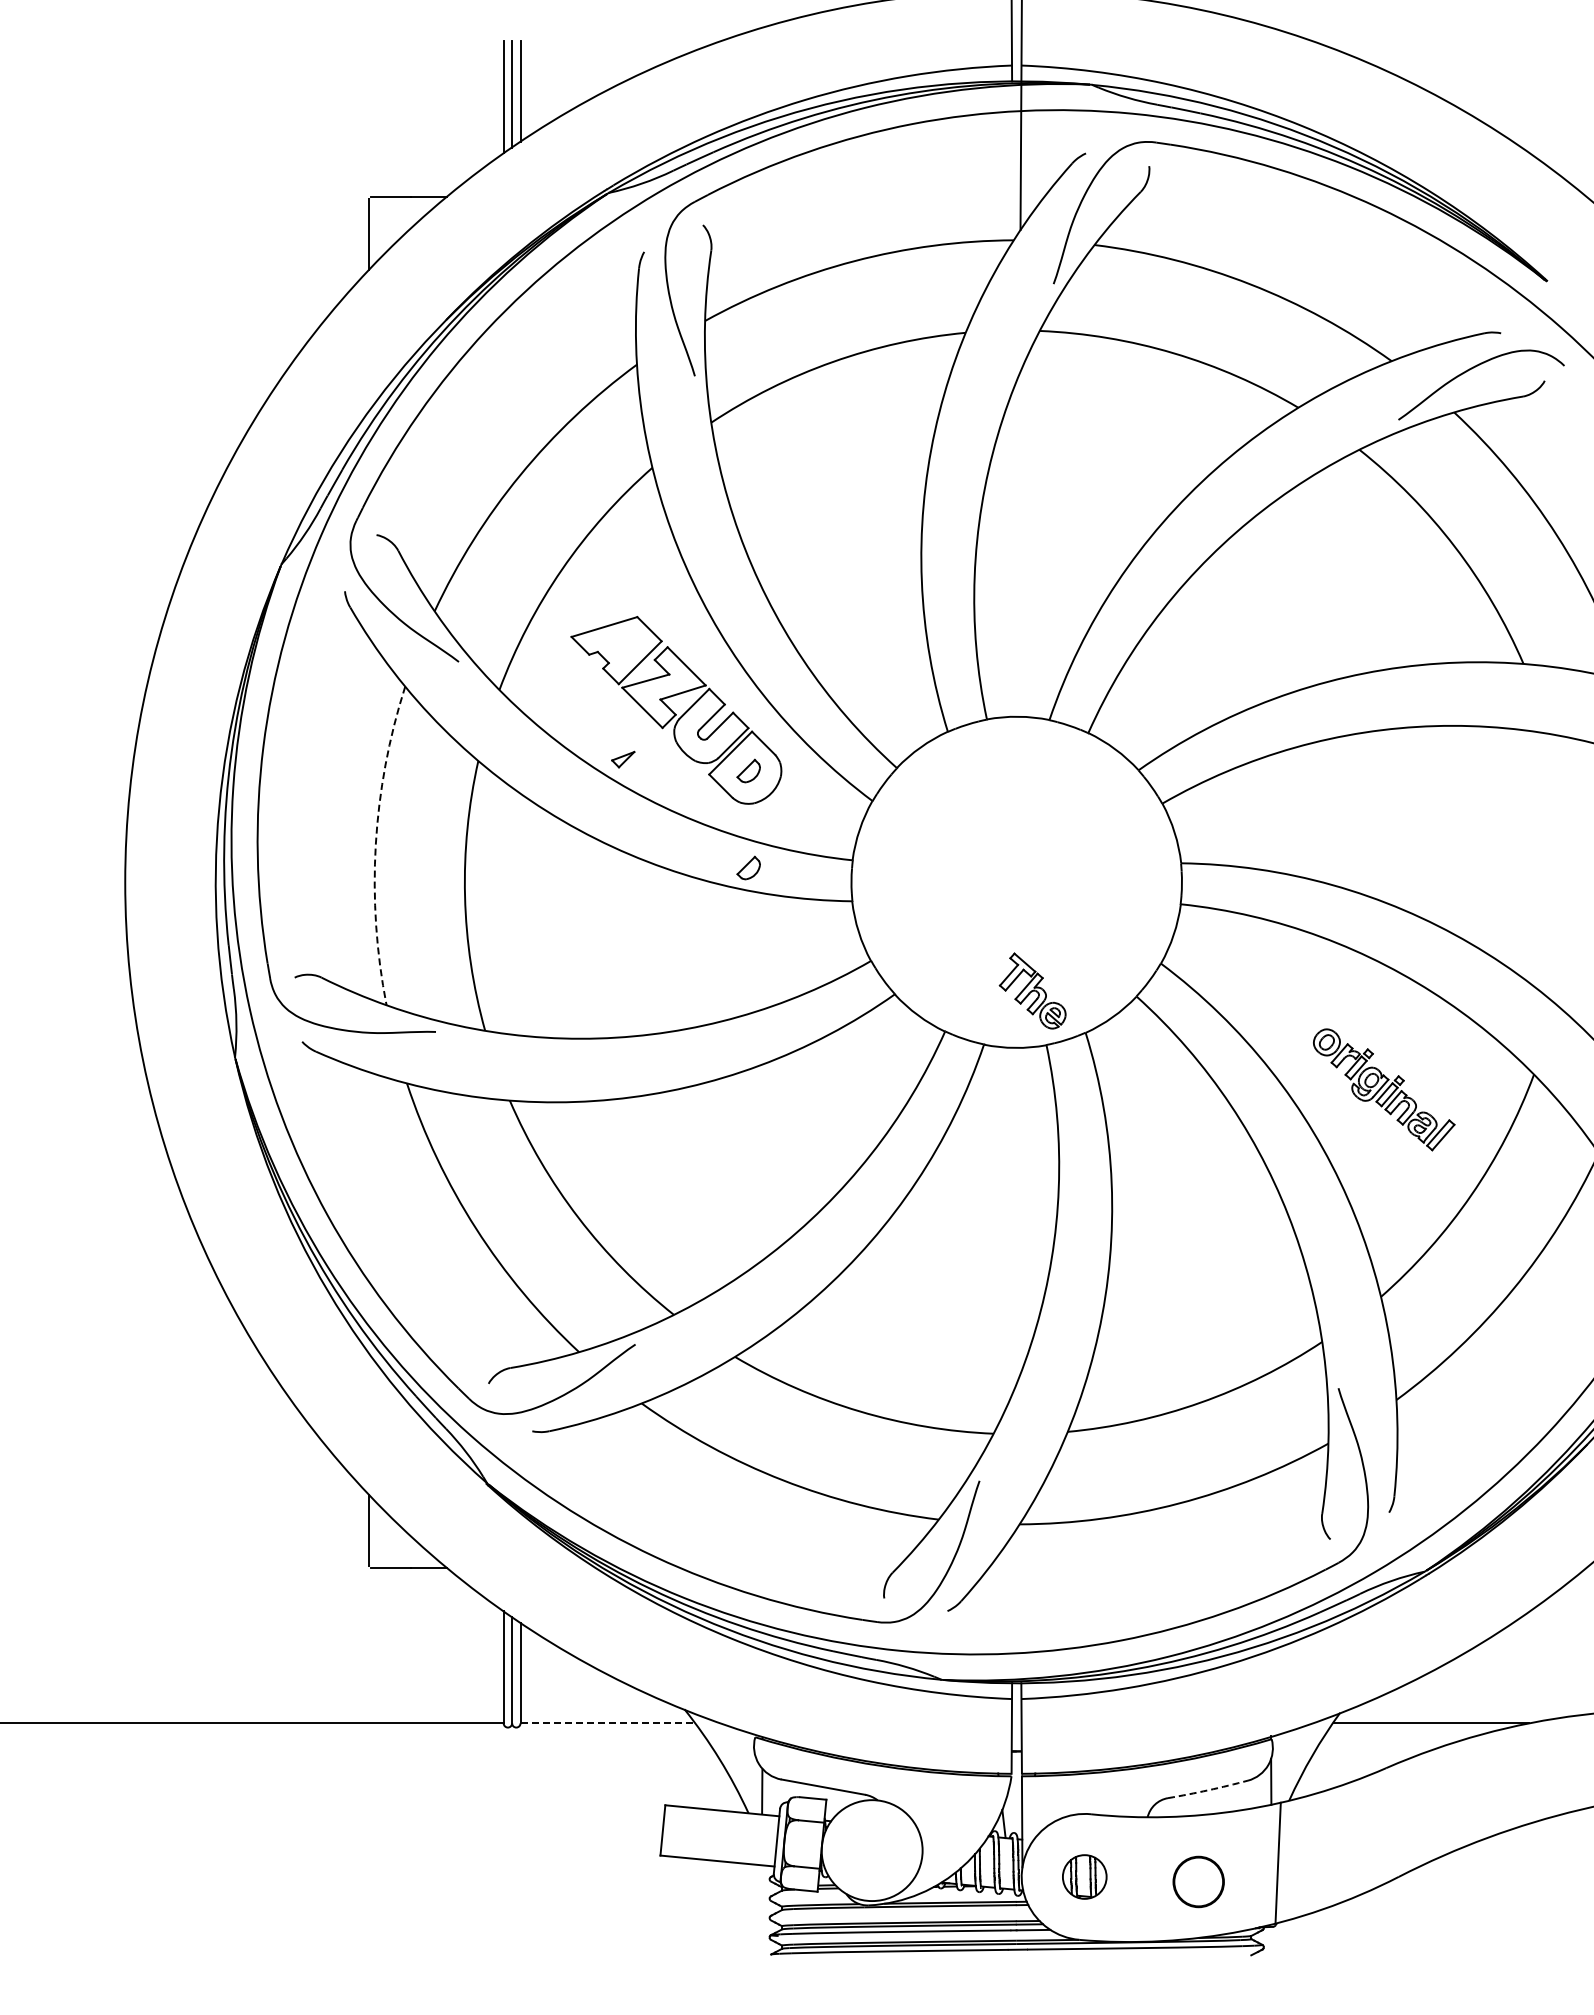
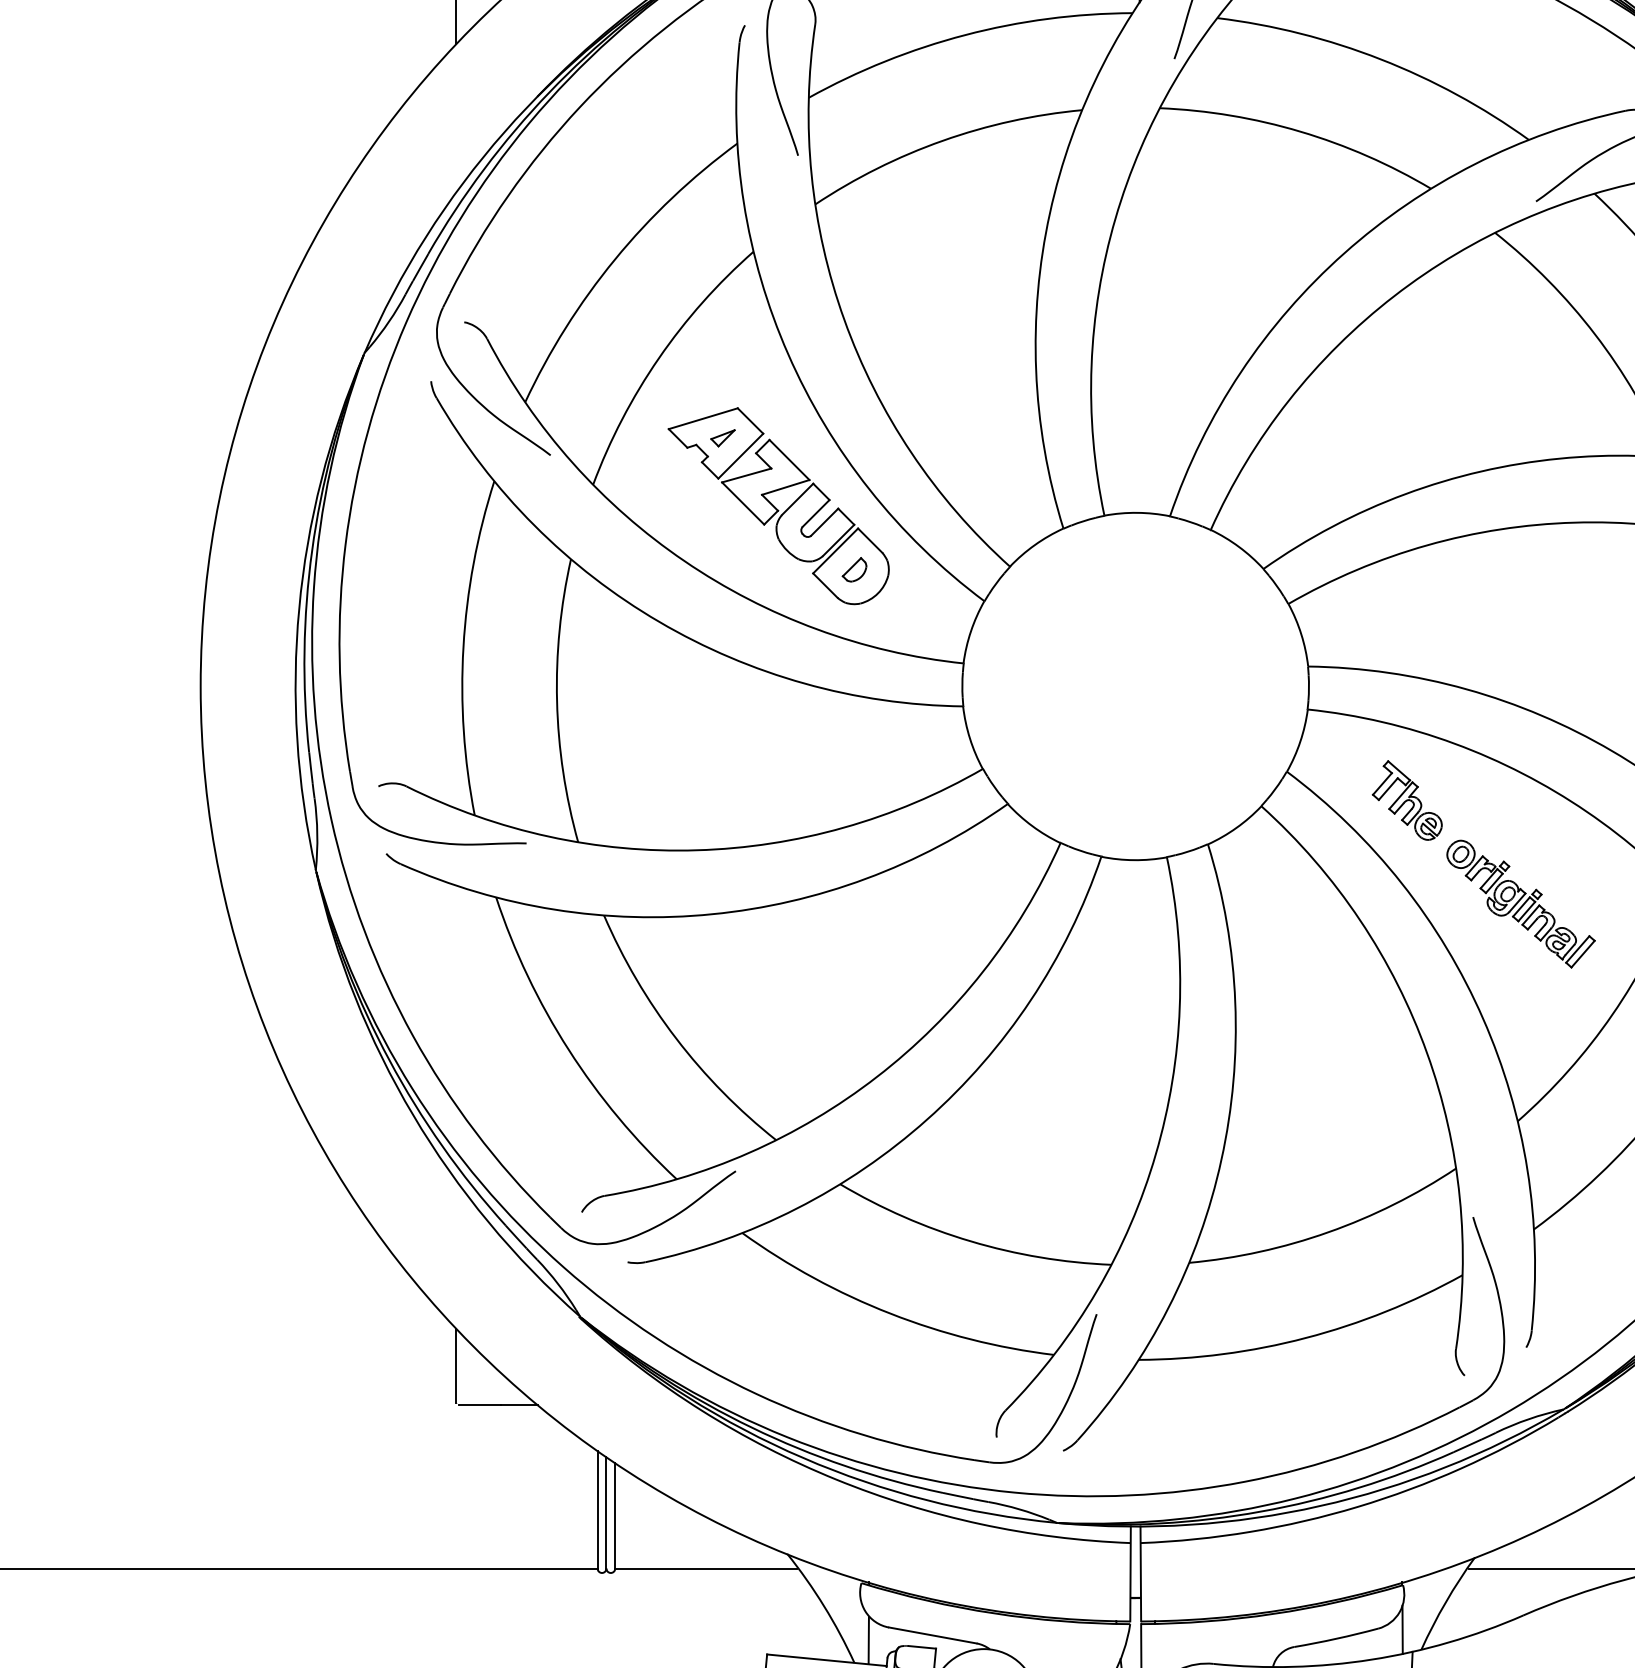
part: (623, 759) -> (723, 438), moved
arc: (375, 844) -> (463, 646), dashed -> solid
part: (748, 867) -> (854, 670), removed
part: (1032, 990) -> (1407, 799), moved
line: (607, 1723) -> (706, 1568), dashed -> solid
arc: (1208, 1790) -> (1336, 1638), dashed -> solid

